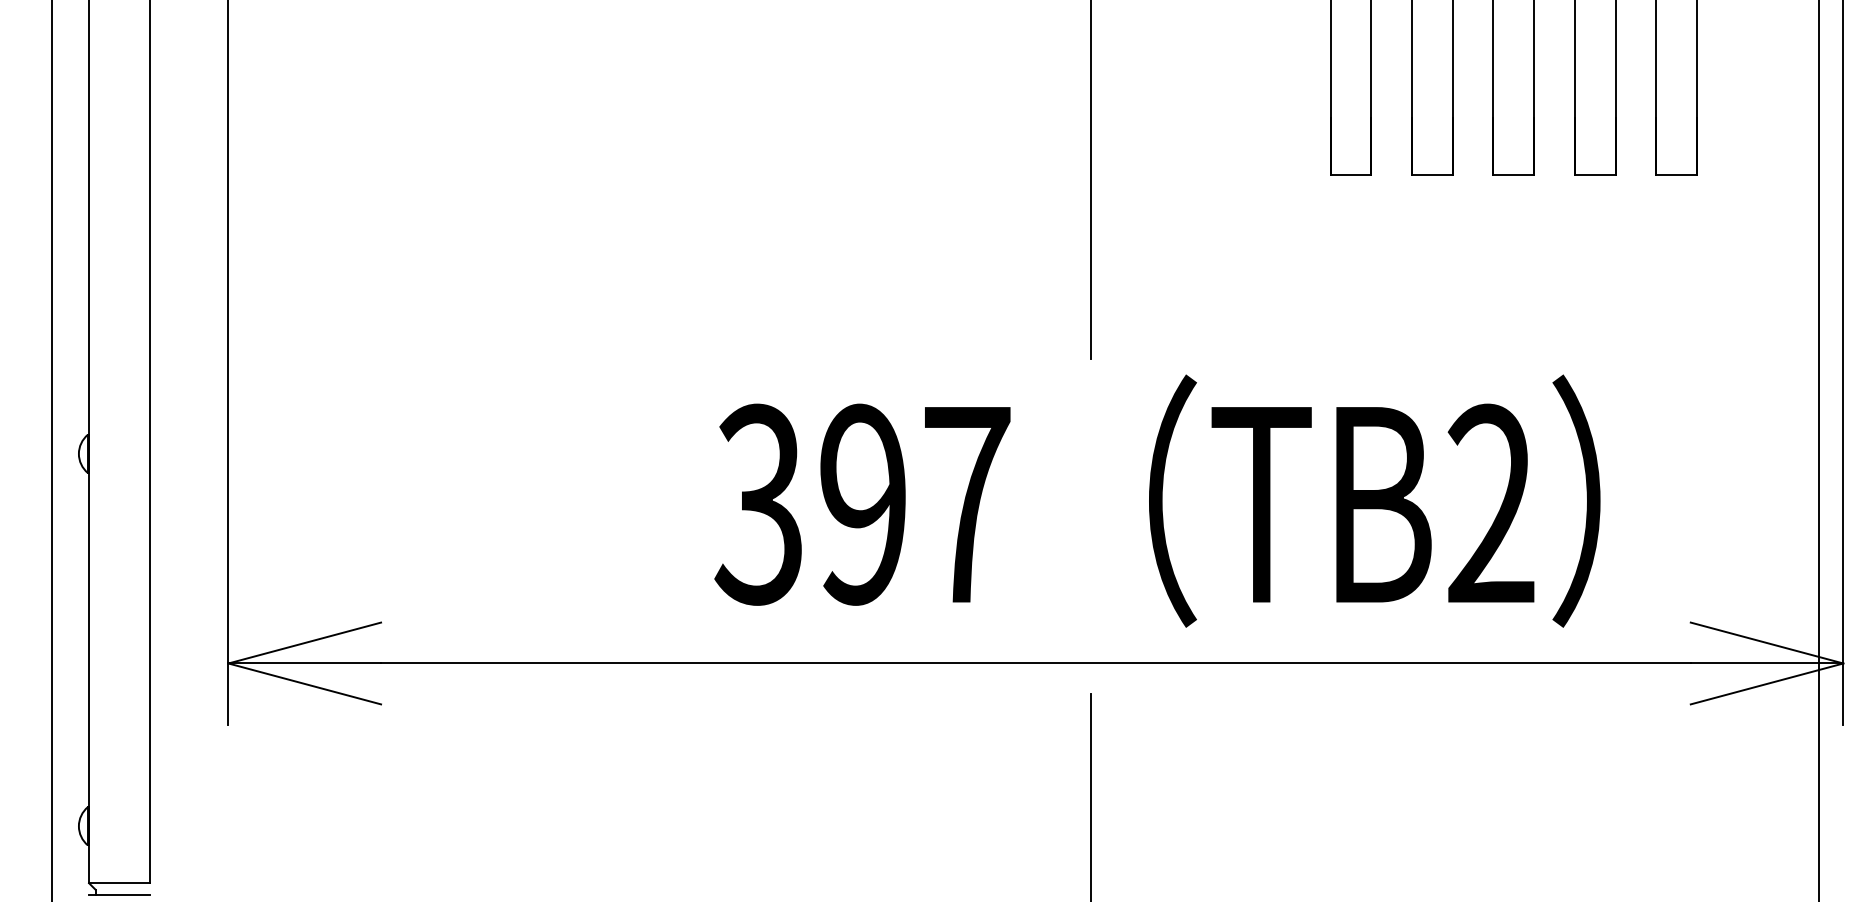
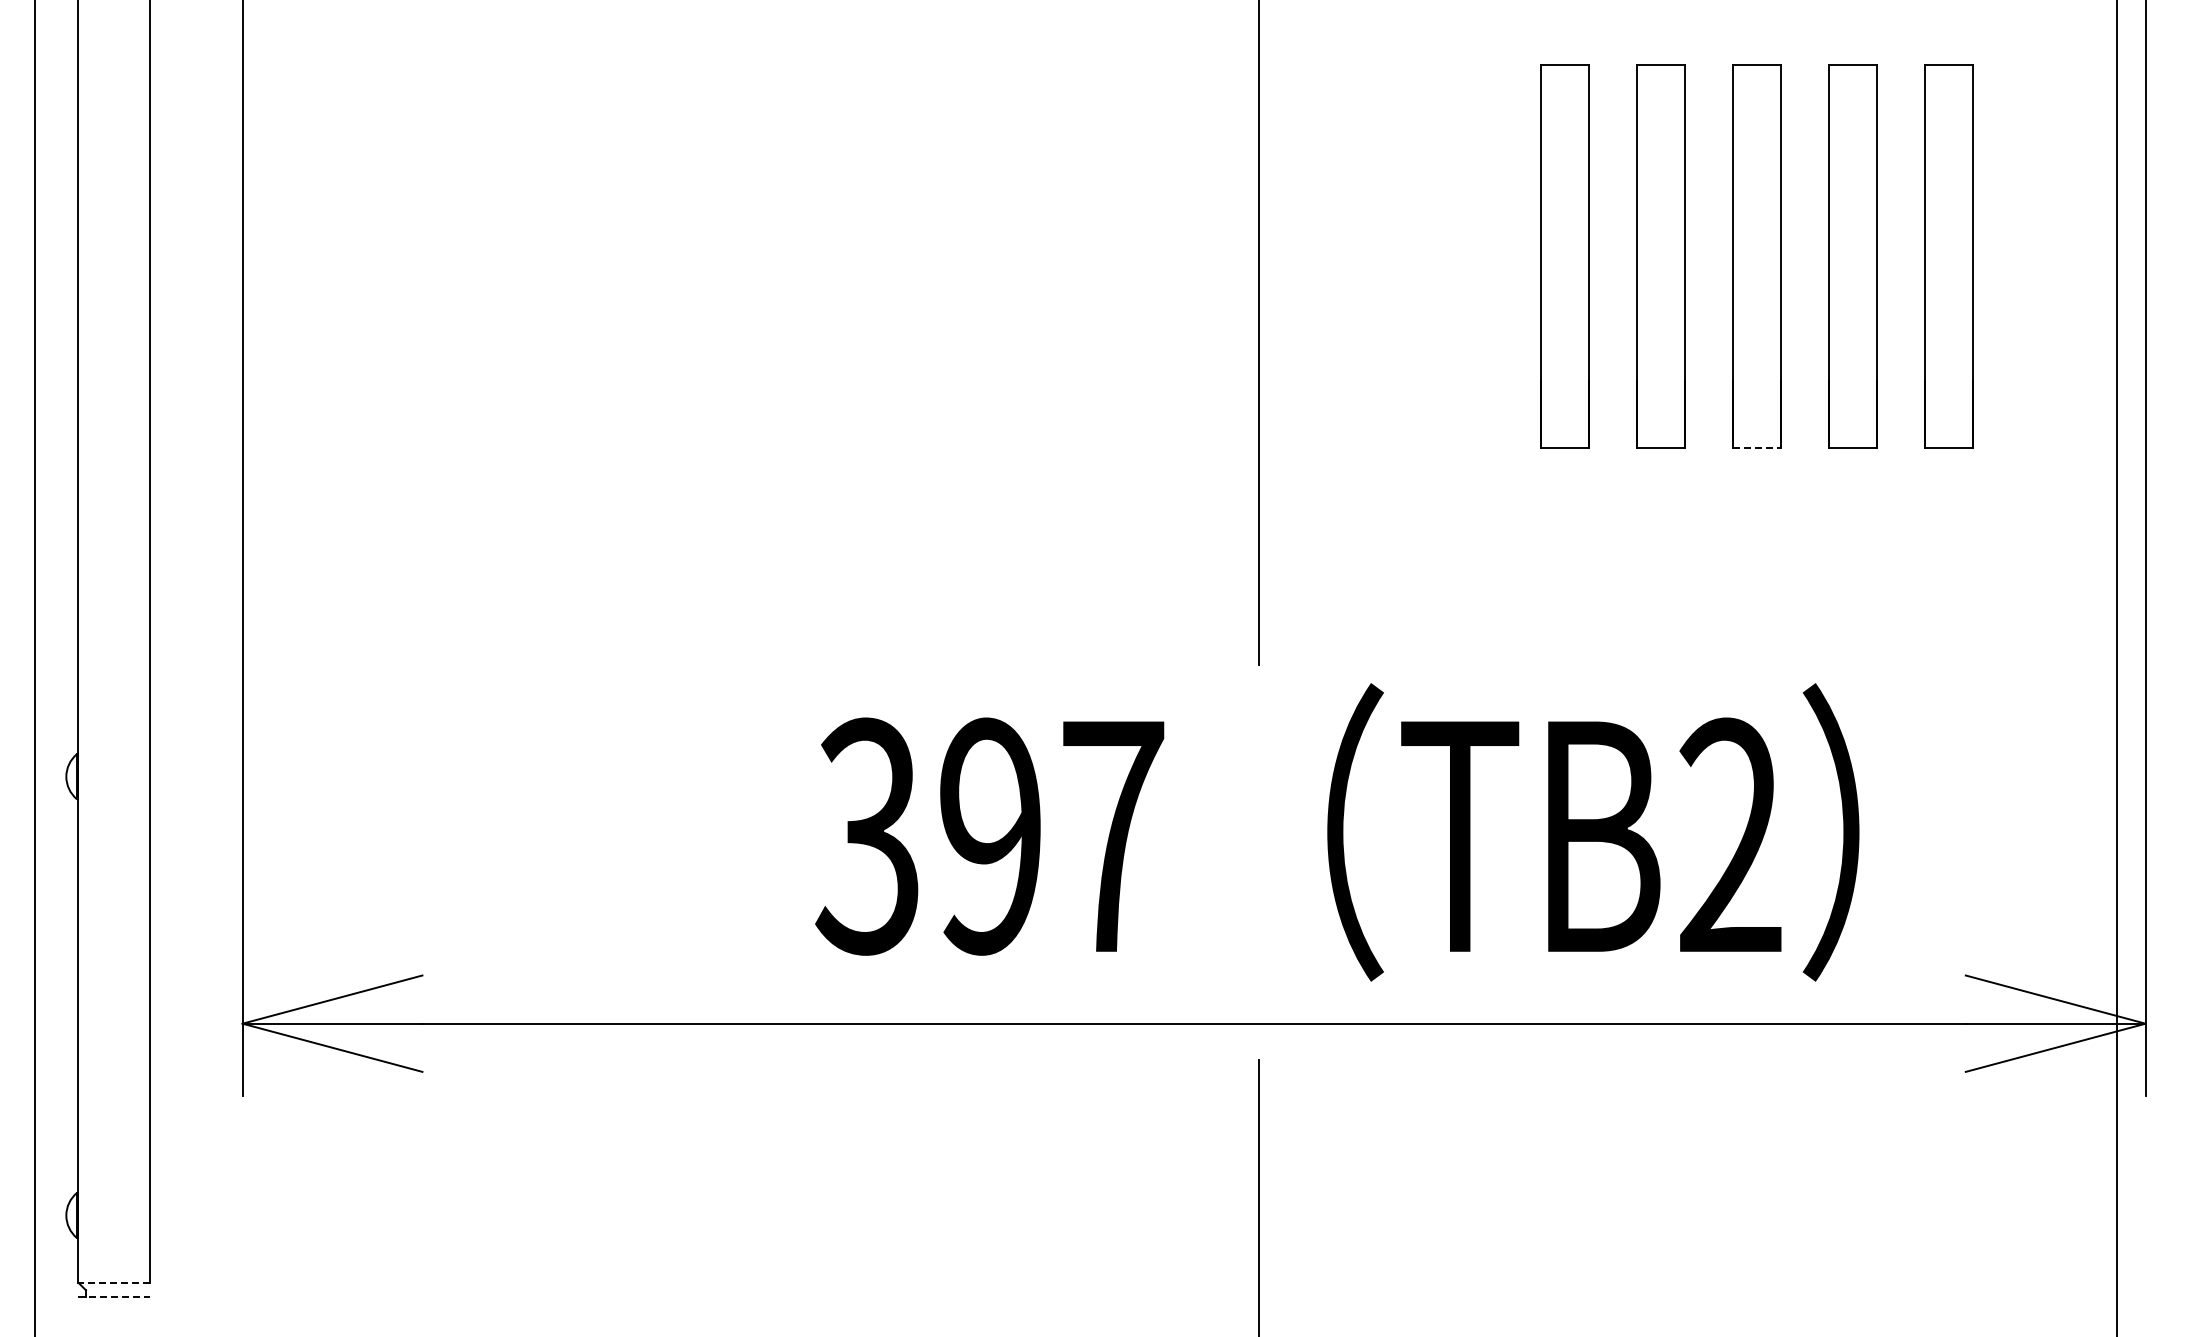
line: (1514, 175) -> (1757, 448), solid -> dashed
line: (119, 883) -> (114, 1282), solid -> dashed
line: (119, 895) -> (114, 1297), solid -> dashed

